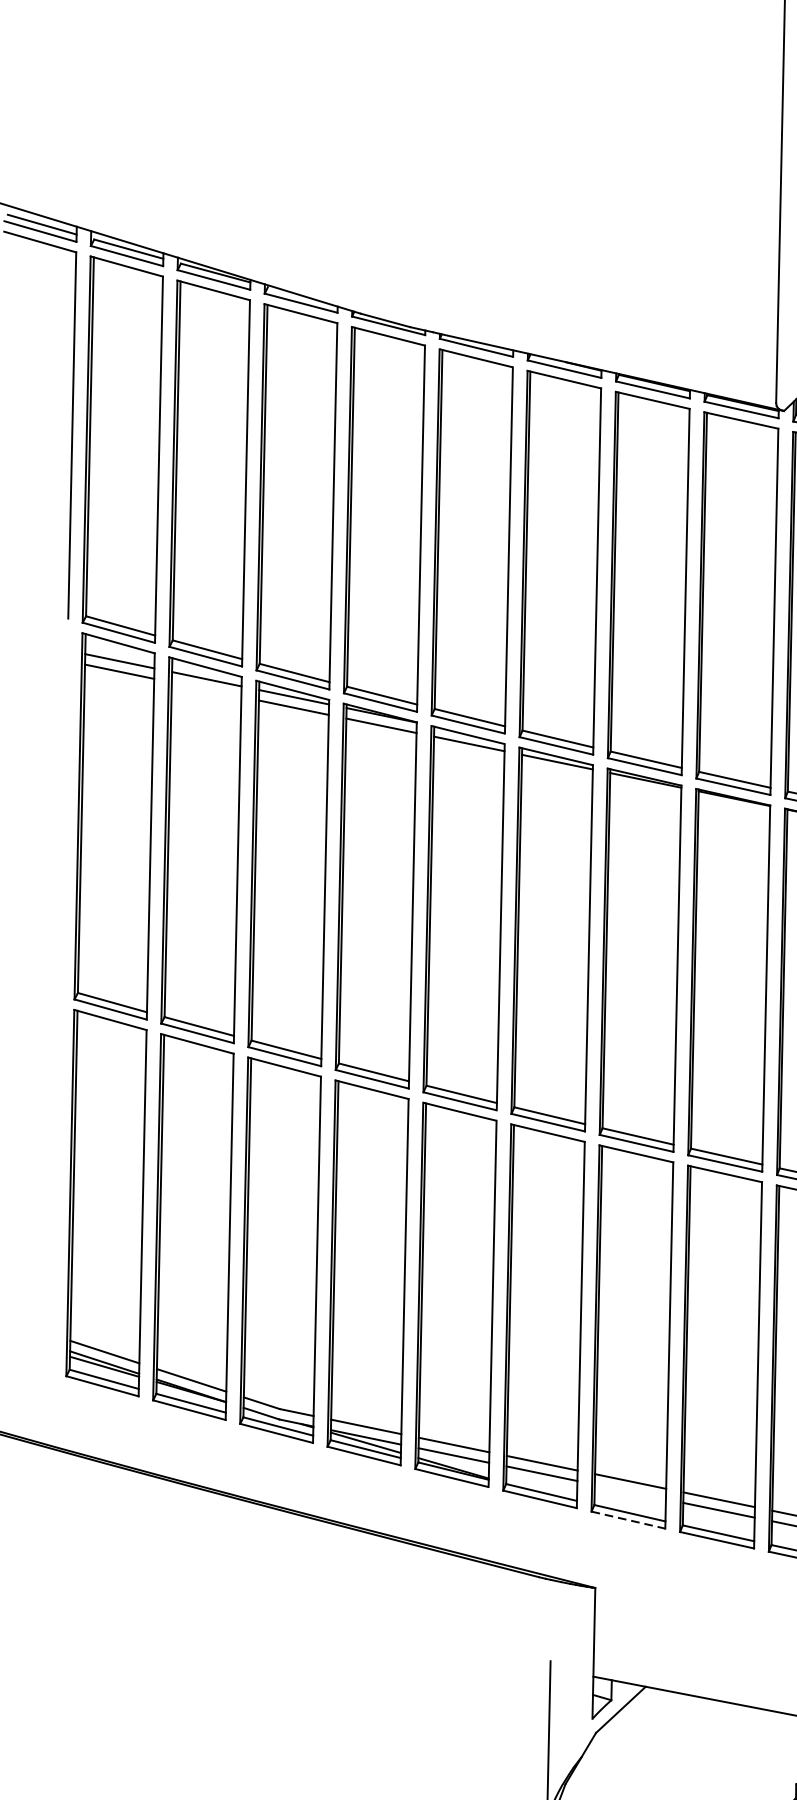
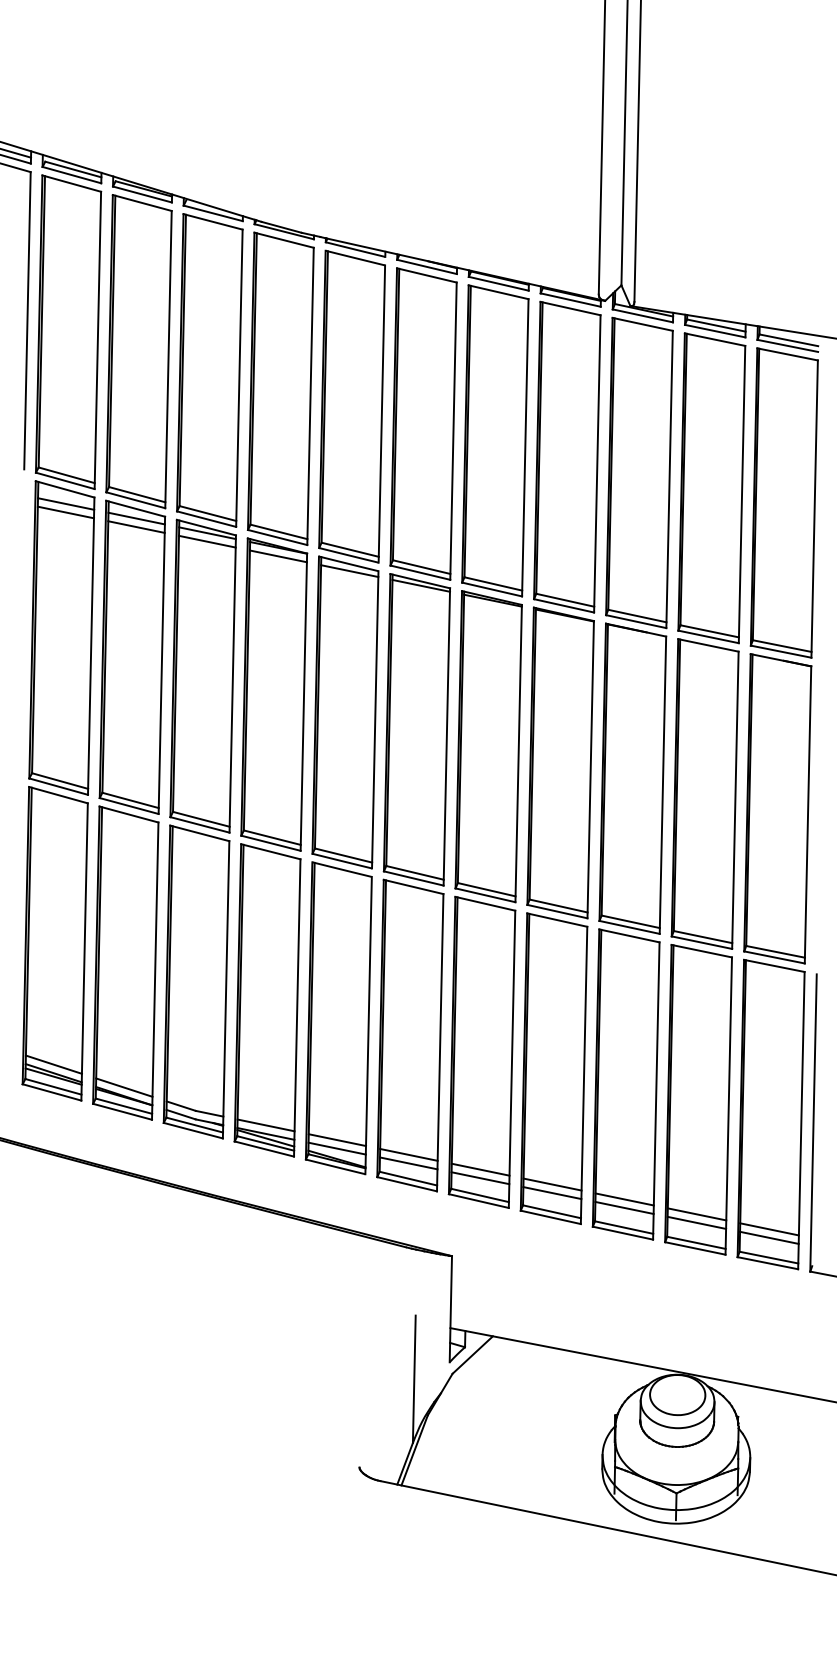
line: (206, 688) -> (136, 526), added
line: (630, 1492) -> (480, 1178), added
line: (627, 1520) -> (478, 1201), dashed -> solid

